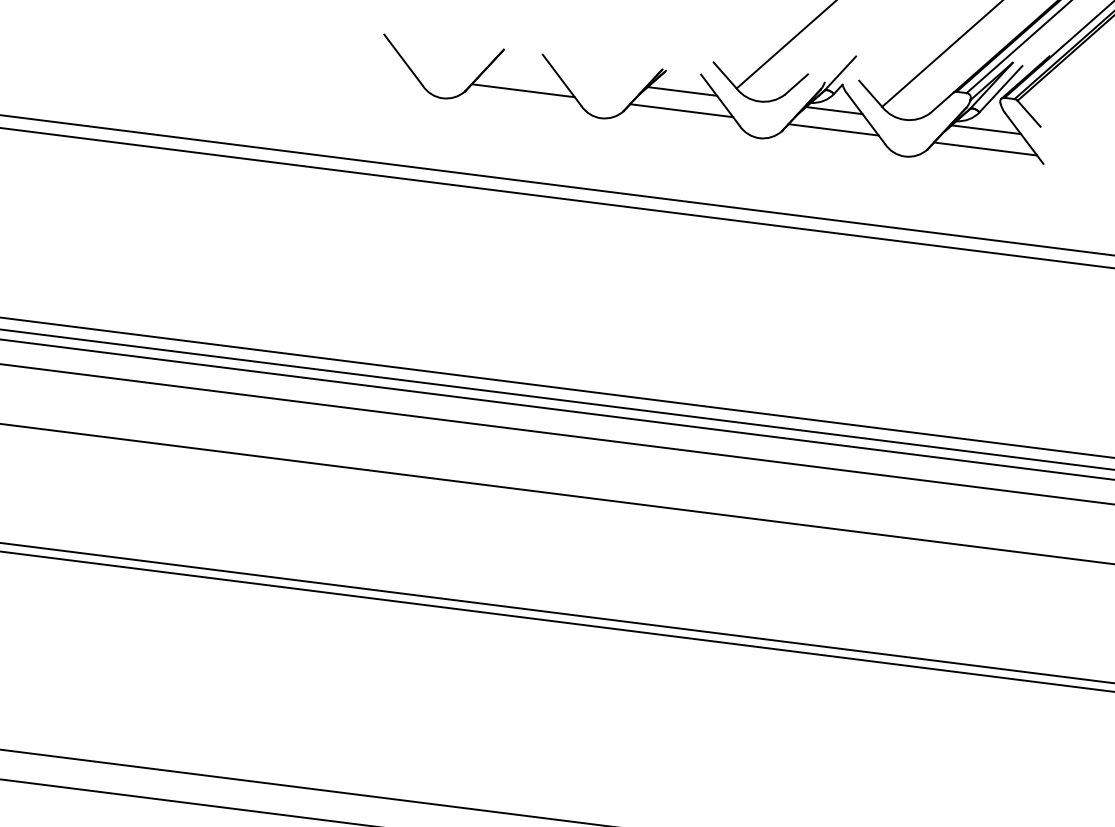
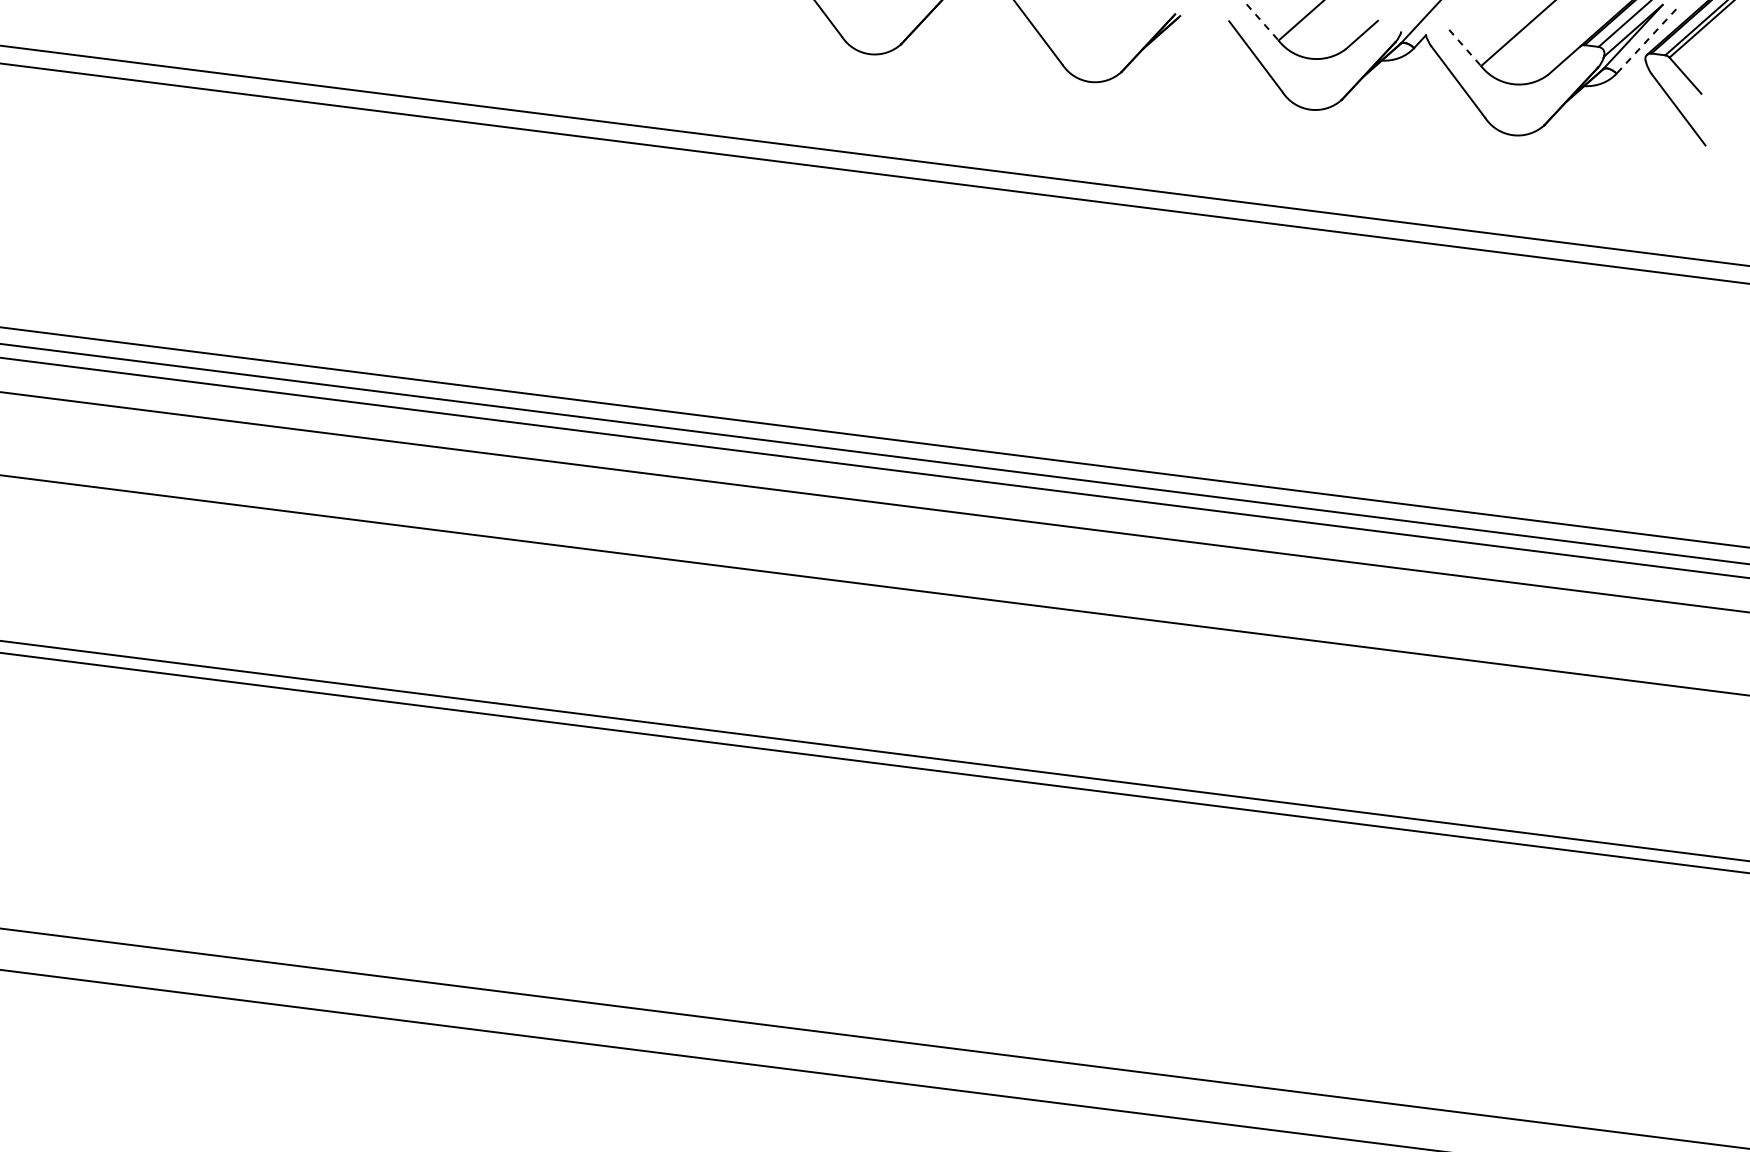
line: (725, 75) -> (1262, 22), solid -> dashed
line: (1001, 89) -> (1646, 41), solid -> dashed
line: (523, 90) -> (981, 43), removed
line: (681, 91) -> (1202, 44), removed
line: (870, 94) -> (1465, 48), solid -> dashed
line: (681, 110) -> (1201, 71), removed
line: (834, 110) -> (1414, 71), removed
line: (985, 129) -> (1625, 97), removed
line: (833, 130) -> (1413, 98), removed
line: (985, 148) -> (1624, 124), removed

